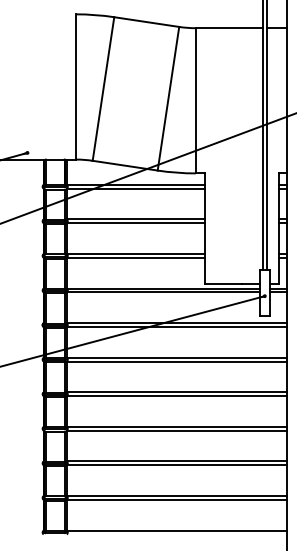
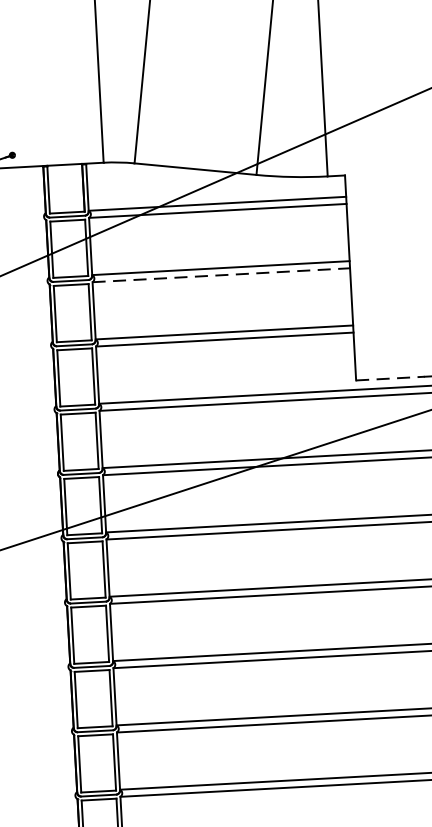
line: (136, 223) -> (222, 275), solid -> dashed
line: (224, 283) -> (392, 378), solid -> dashed

